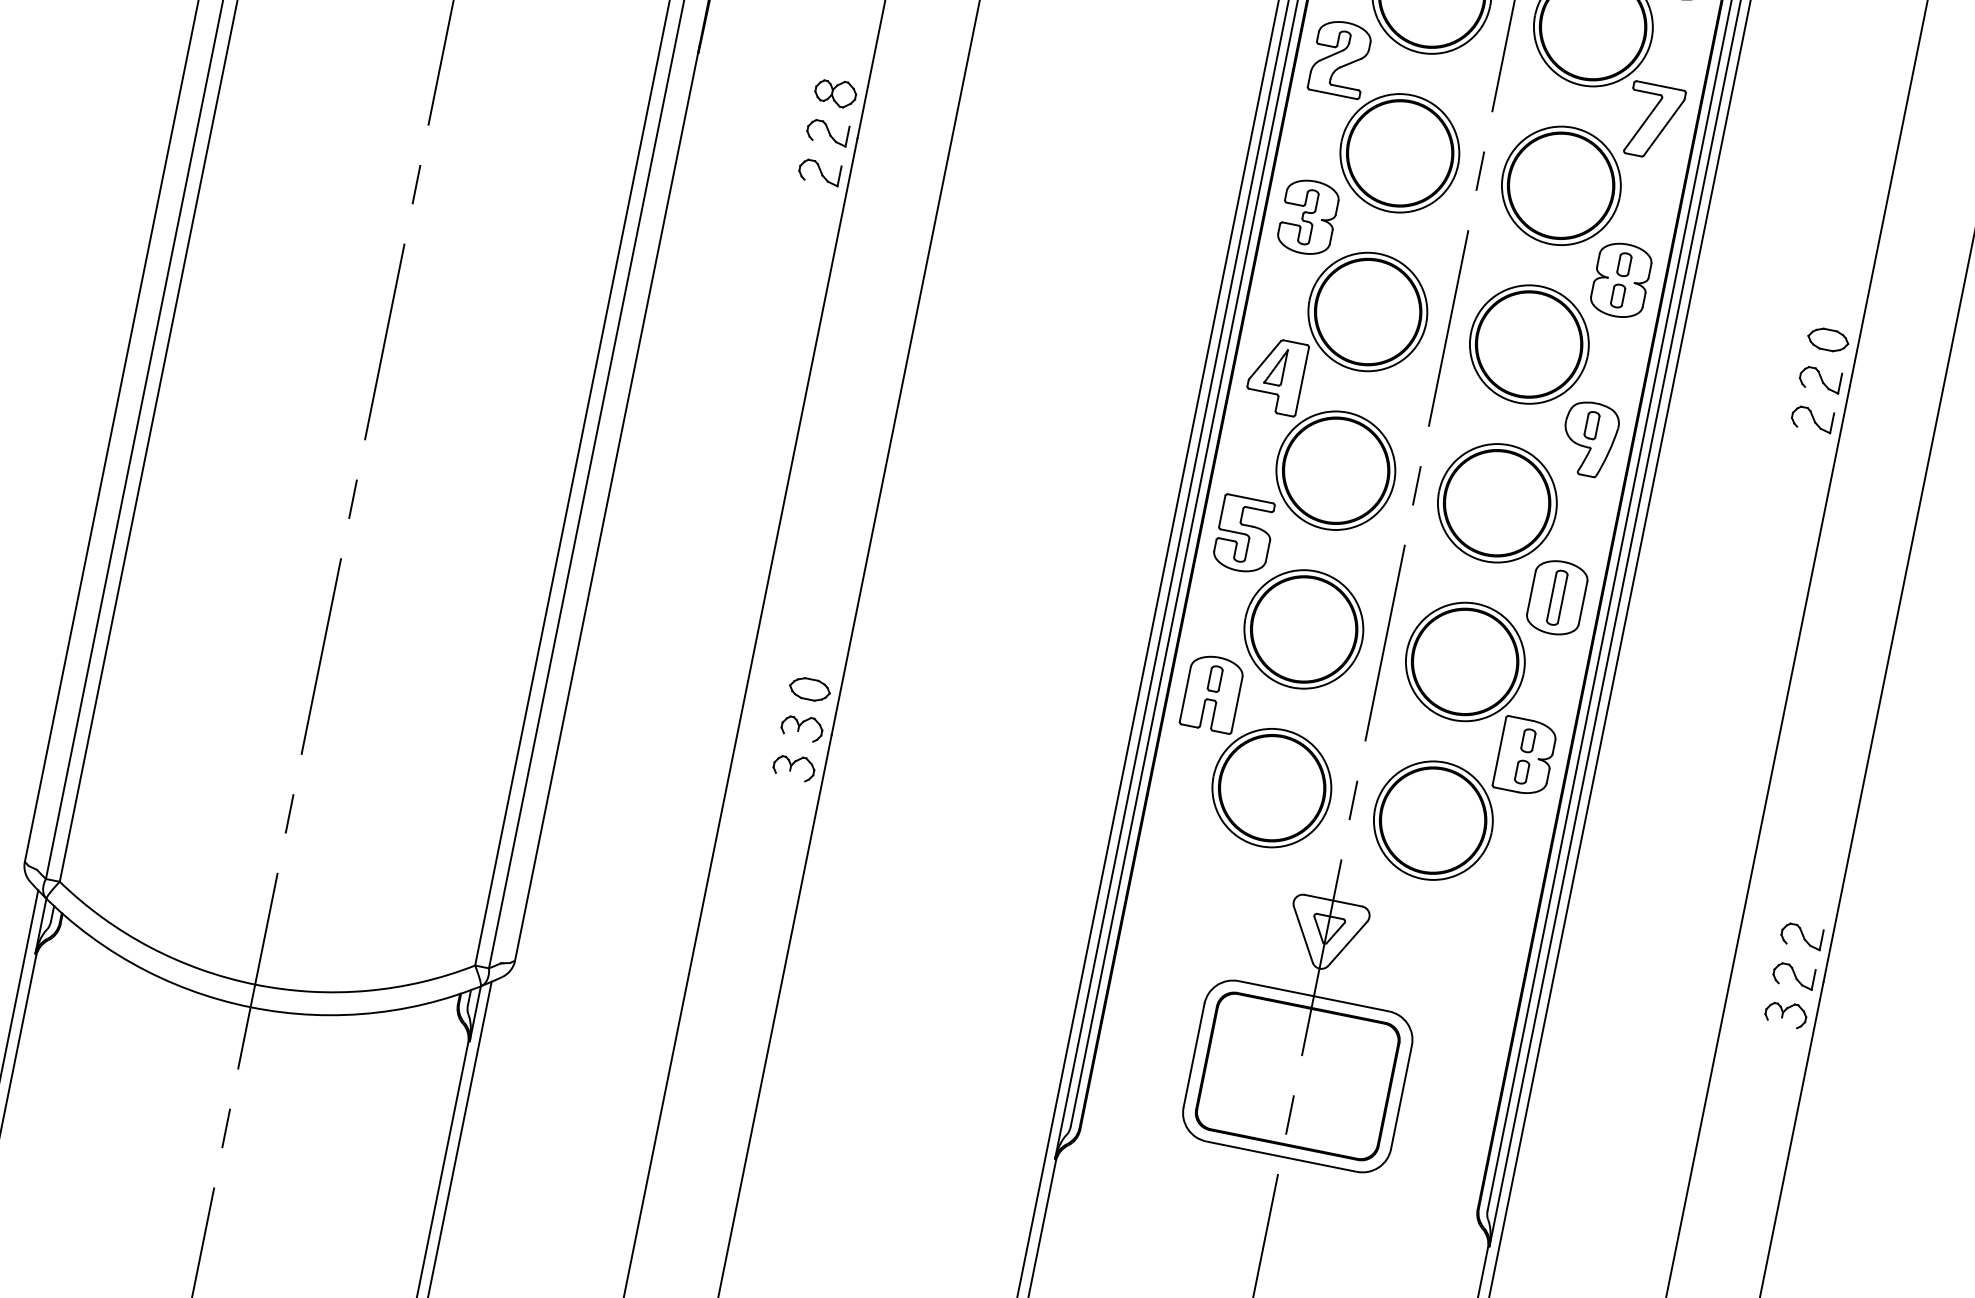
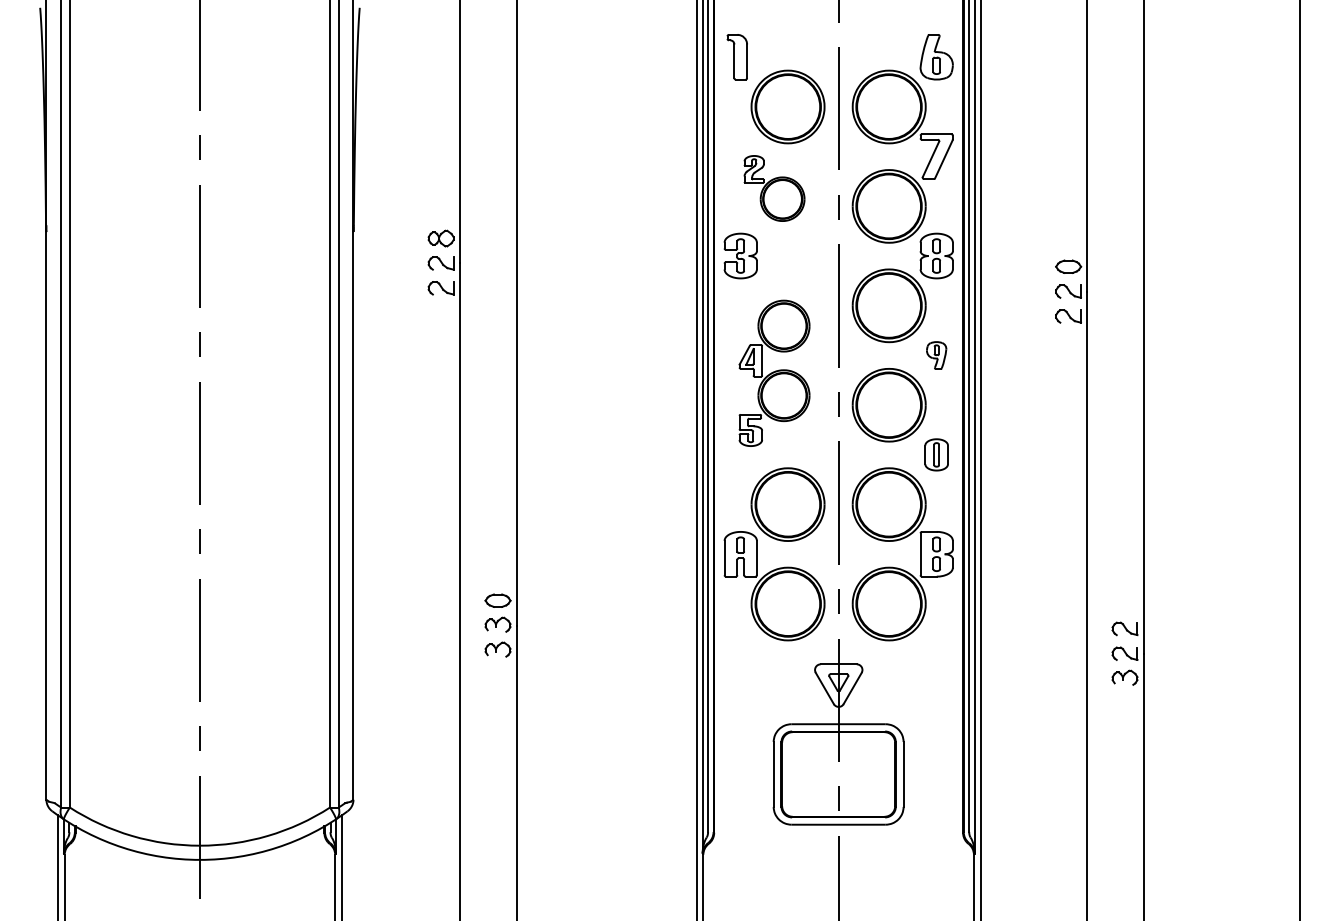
part: (1383, 120) -> (774, 188), size x0.6
part: (1324, 415) -> (774, 373), size x0.7
part: (1588, 439) -> (936, 355), size x0.6
part: (1556, 597) -> (936, 454), size x0.7

